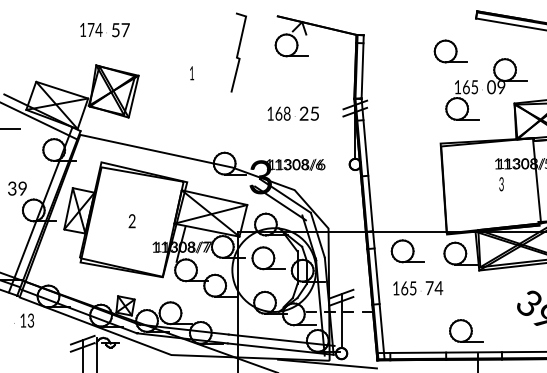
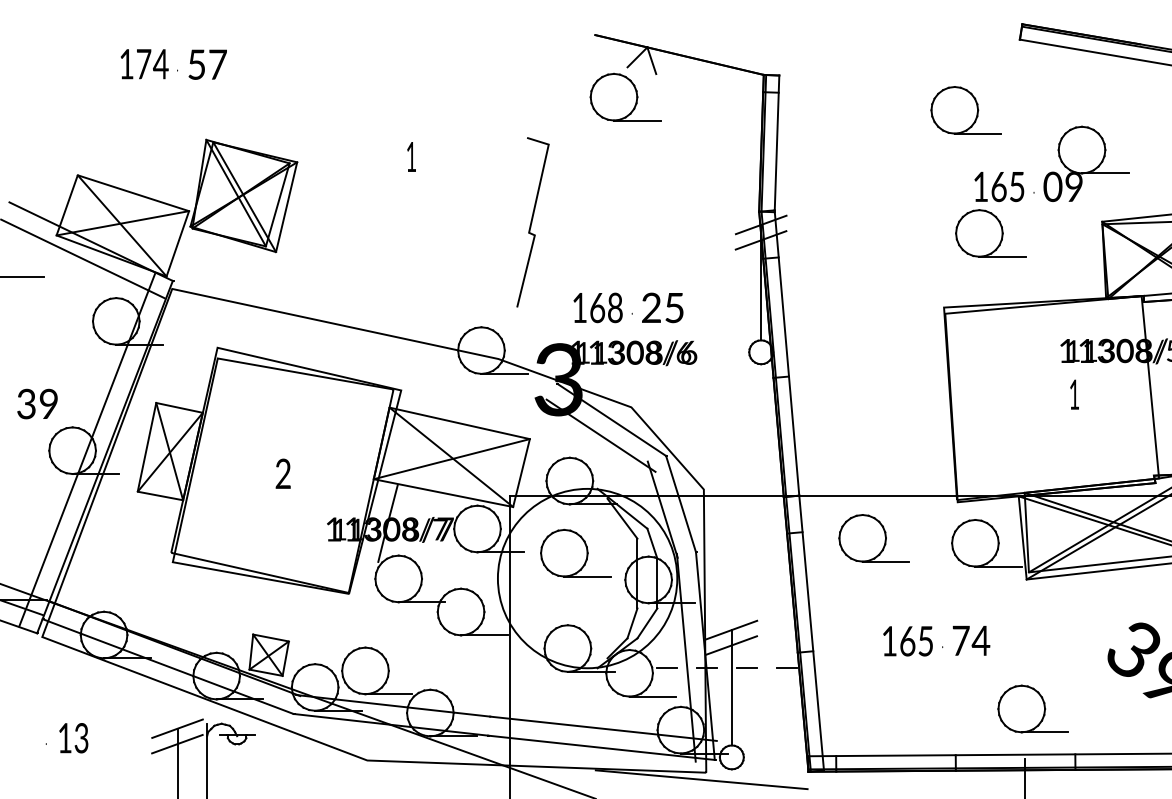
text: (104, 30) -> (172, 65), moved
line: (238, 52) -> (532, 221), moved
text: (292, 113) -> (626, 307), moved
text: (501, 184) -> (1074, 395), 3 -> 1
text: (418, 288) -> (937, 641), moved
text: (24, 320) -> (67, 737), moved
part: (466, 330) -> (1033, 707), moved

